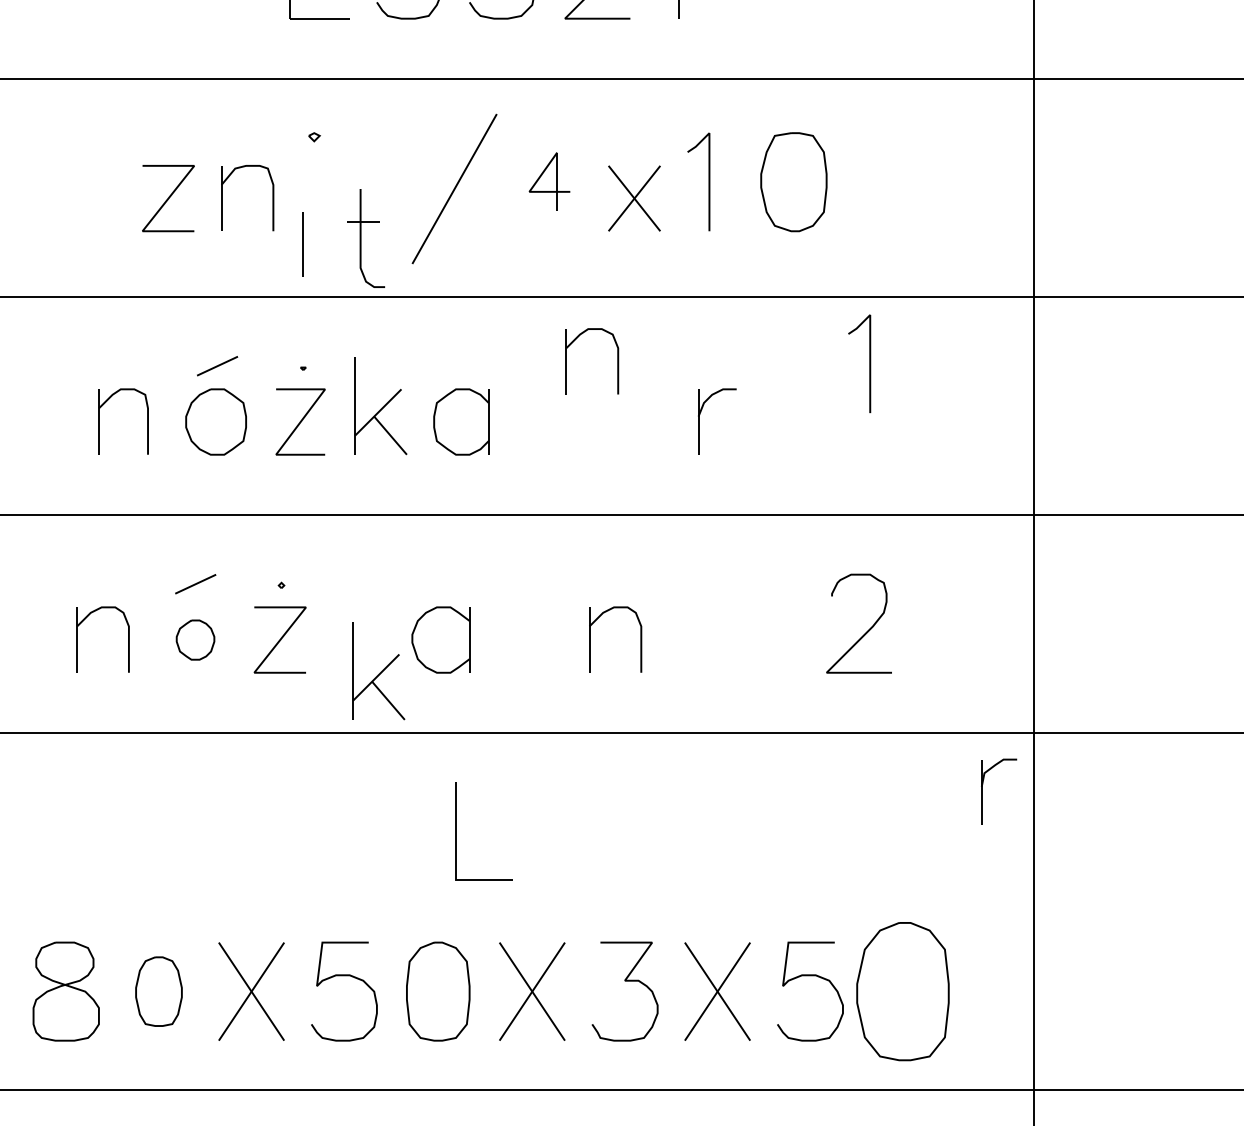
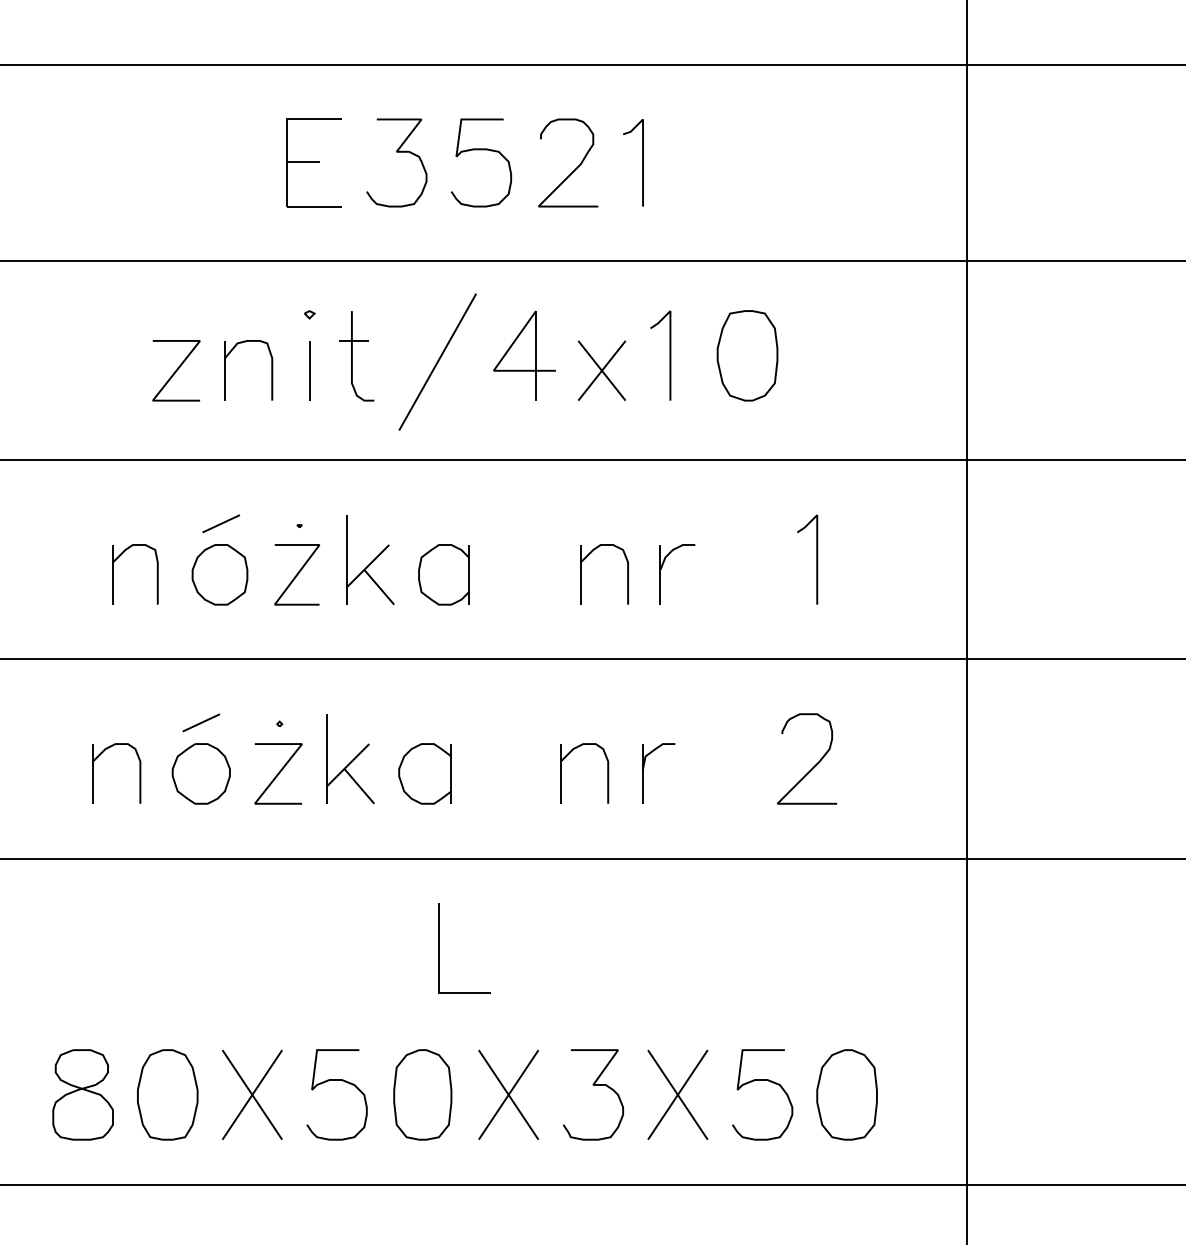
part: (549, 181) -> (524, 355), size x1.67
part: (365, 238) -> (356, 356), moved
line: (303, 244) -> (309, 370), moved
part: (567, 361) -> (581, 574), moved
curve: (869, 363) -> (816, 559), moved
part: (194, 639) -> (200, 773), size x1.67
part: (378, 671) -> (350, 759), moved
part: (982, 791) -> (643, 773), moved
part: (158, 991) -> (167, 1094), size x1.43
part: (902, 991) -> (846, 1094), size x0.71

